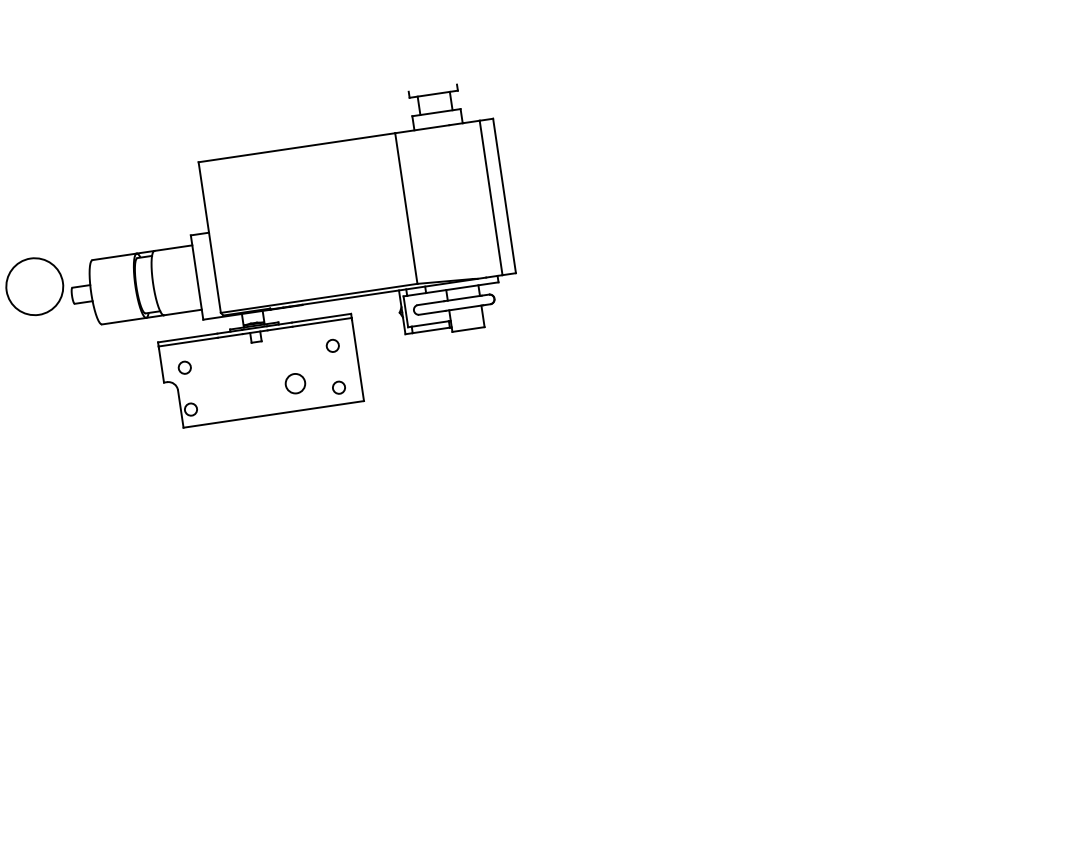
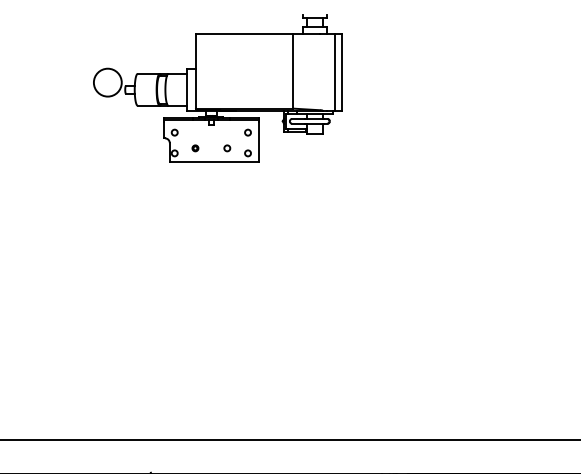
circle: (296, 383) -> (227, 148), size x0.62
part: (231, 393) -> (195, 148), added

